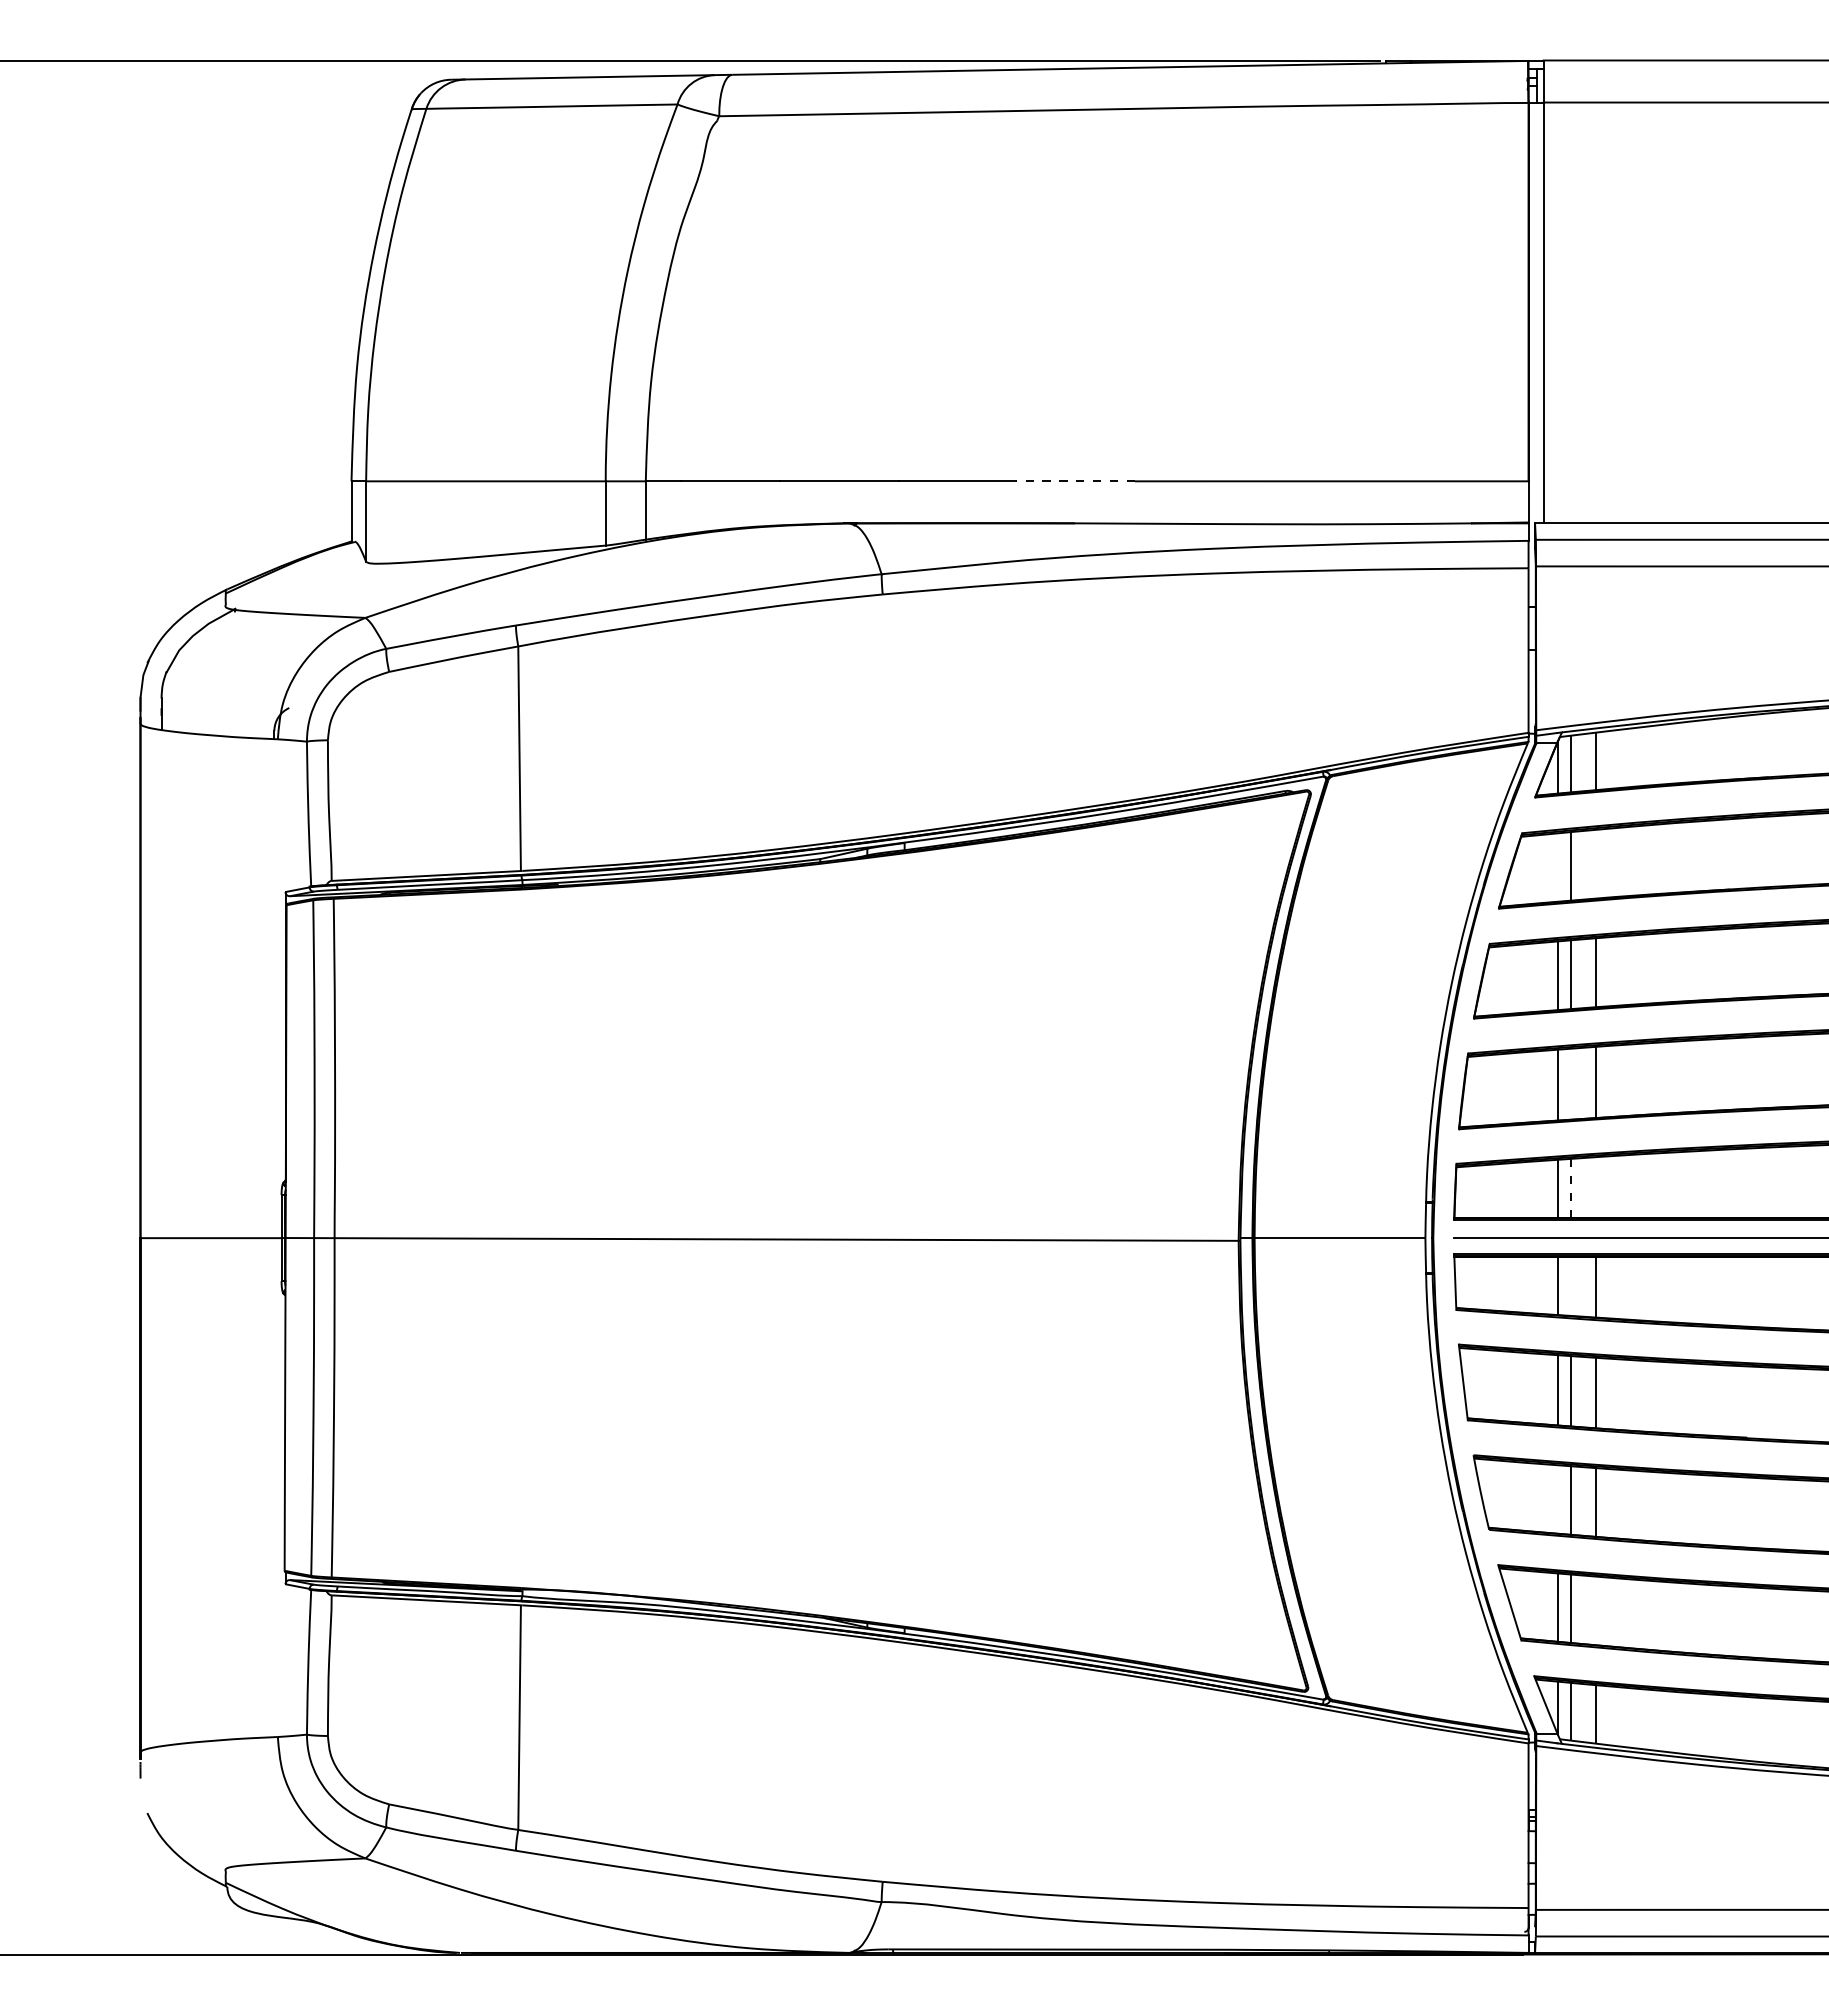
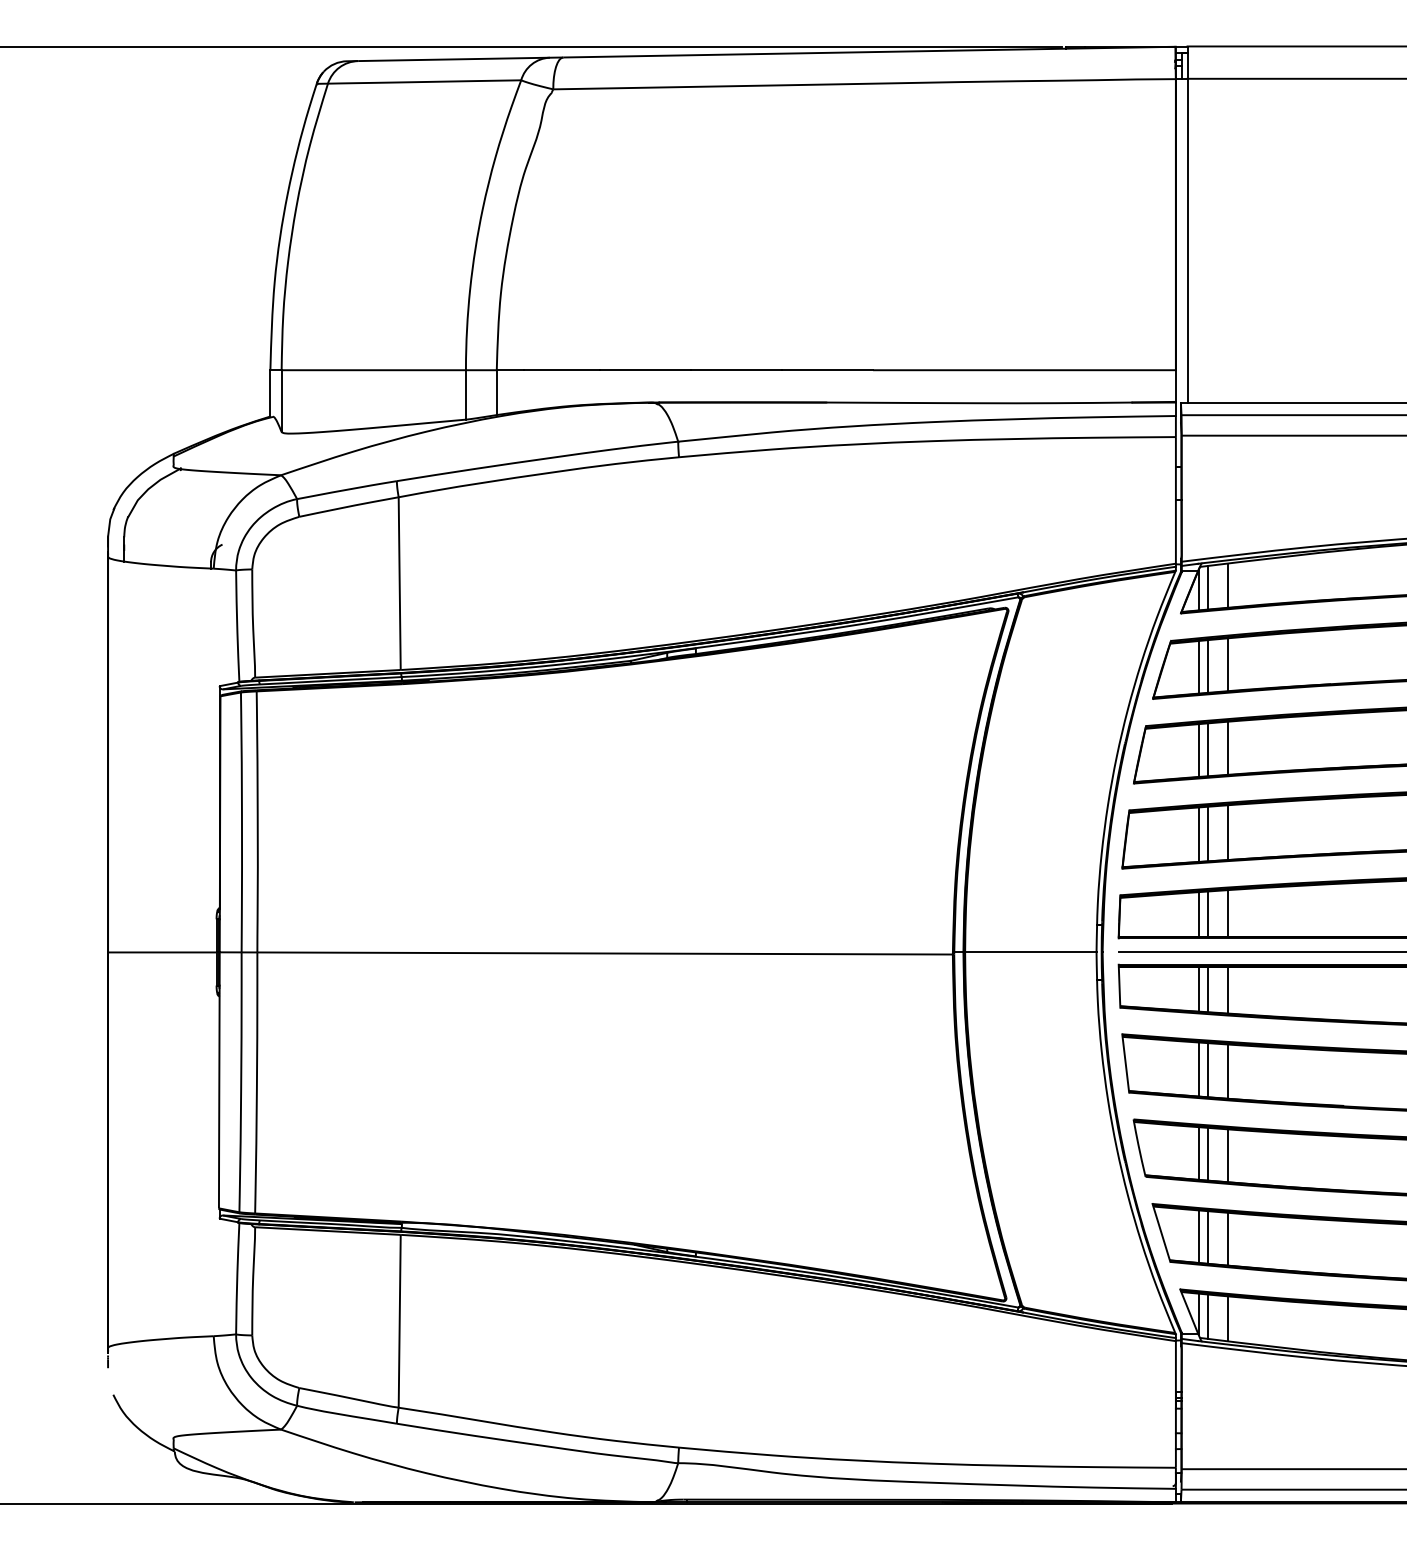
line: (1074, 481) -> (826, 370), dashed -> solid
line: (1595, 863) -> (1227, 664), added
line: (1557, 867) -> (1198, 667), added
line: (1570, 1084) -> (1208, 834), added
line: (1570, 1187) -> (1208, 913), dashed -> solid
line: (1595, 1187) -> (1227, 913), added
line: (1570, 1286) -> (1208, 989), added
line: (1557, 1498) -> (1198, 1152), added
line: (1595, 1610) -> (1227, 1238), added

